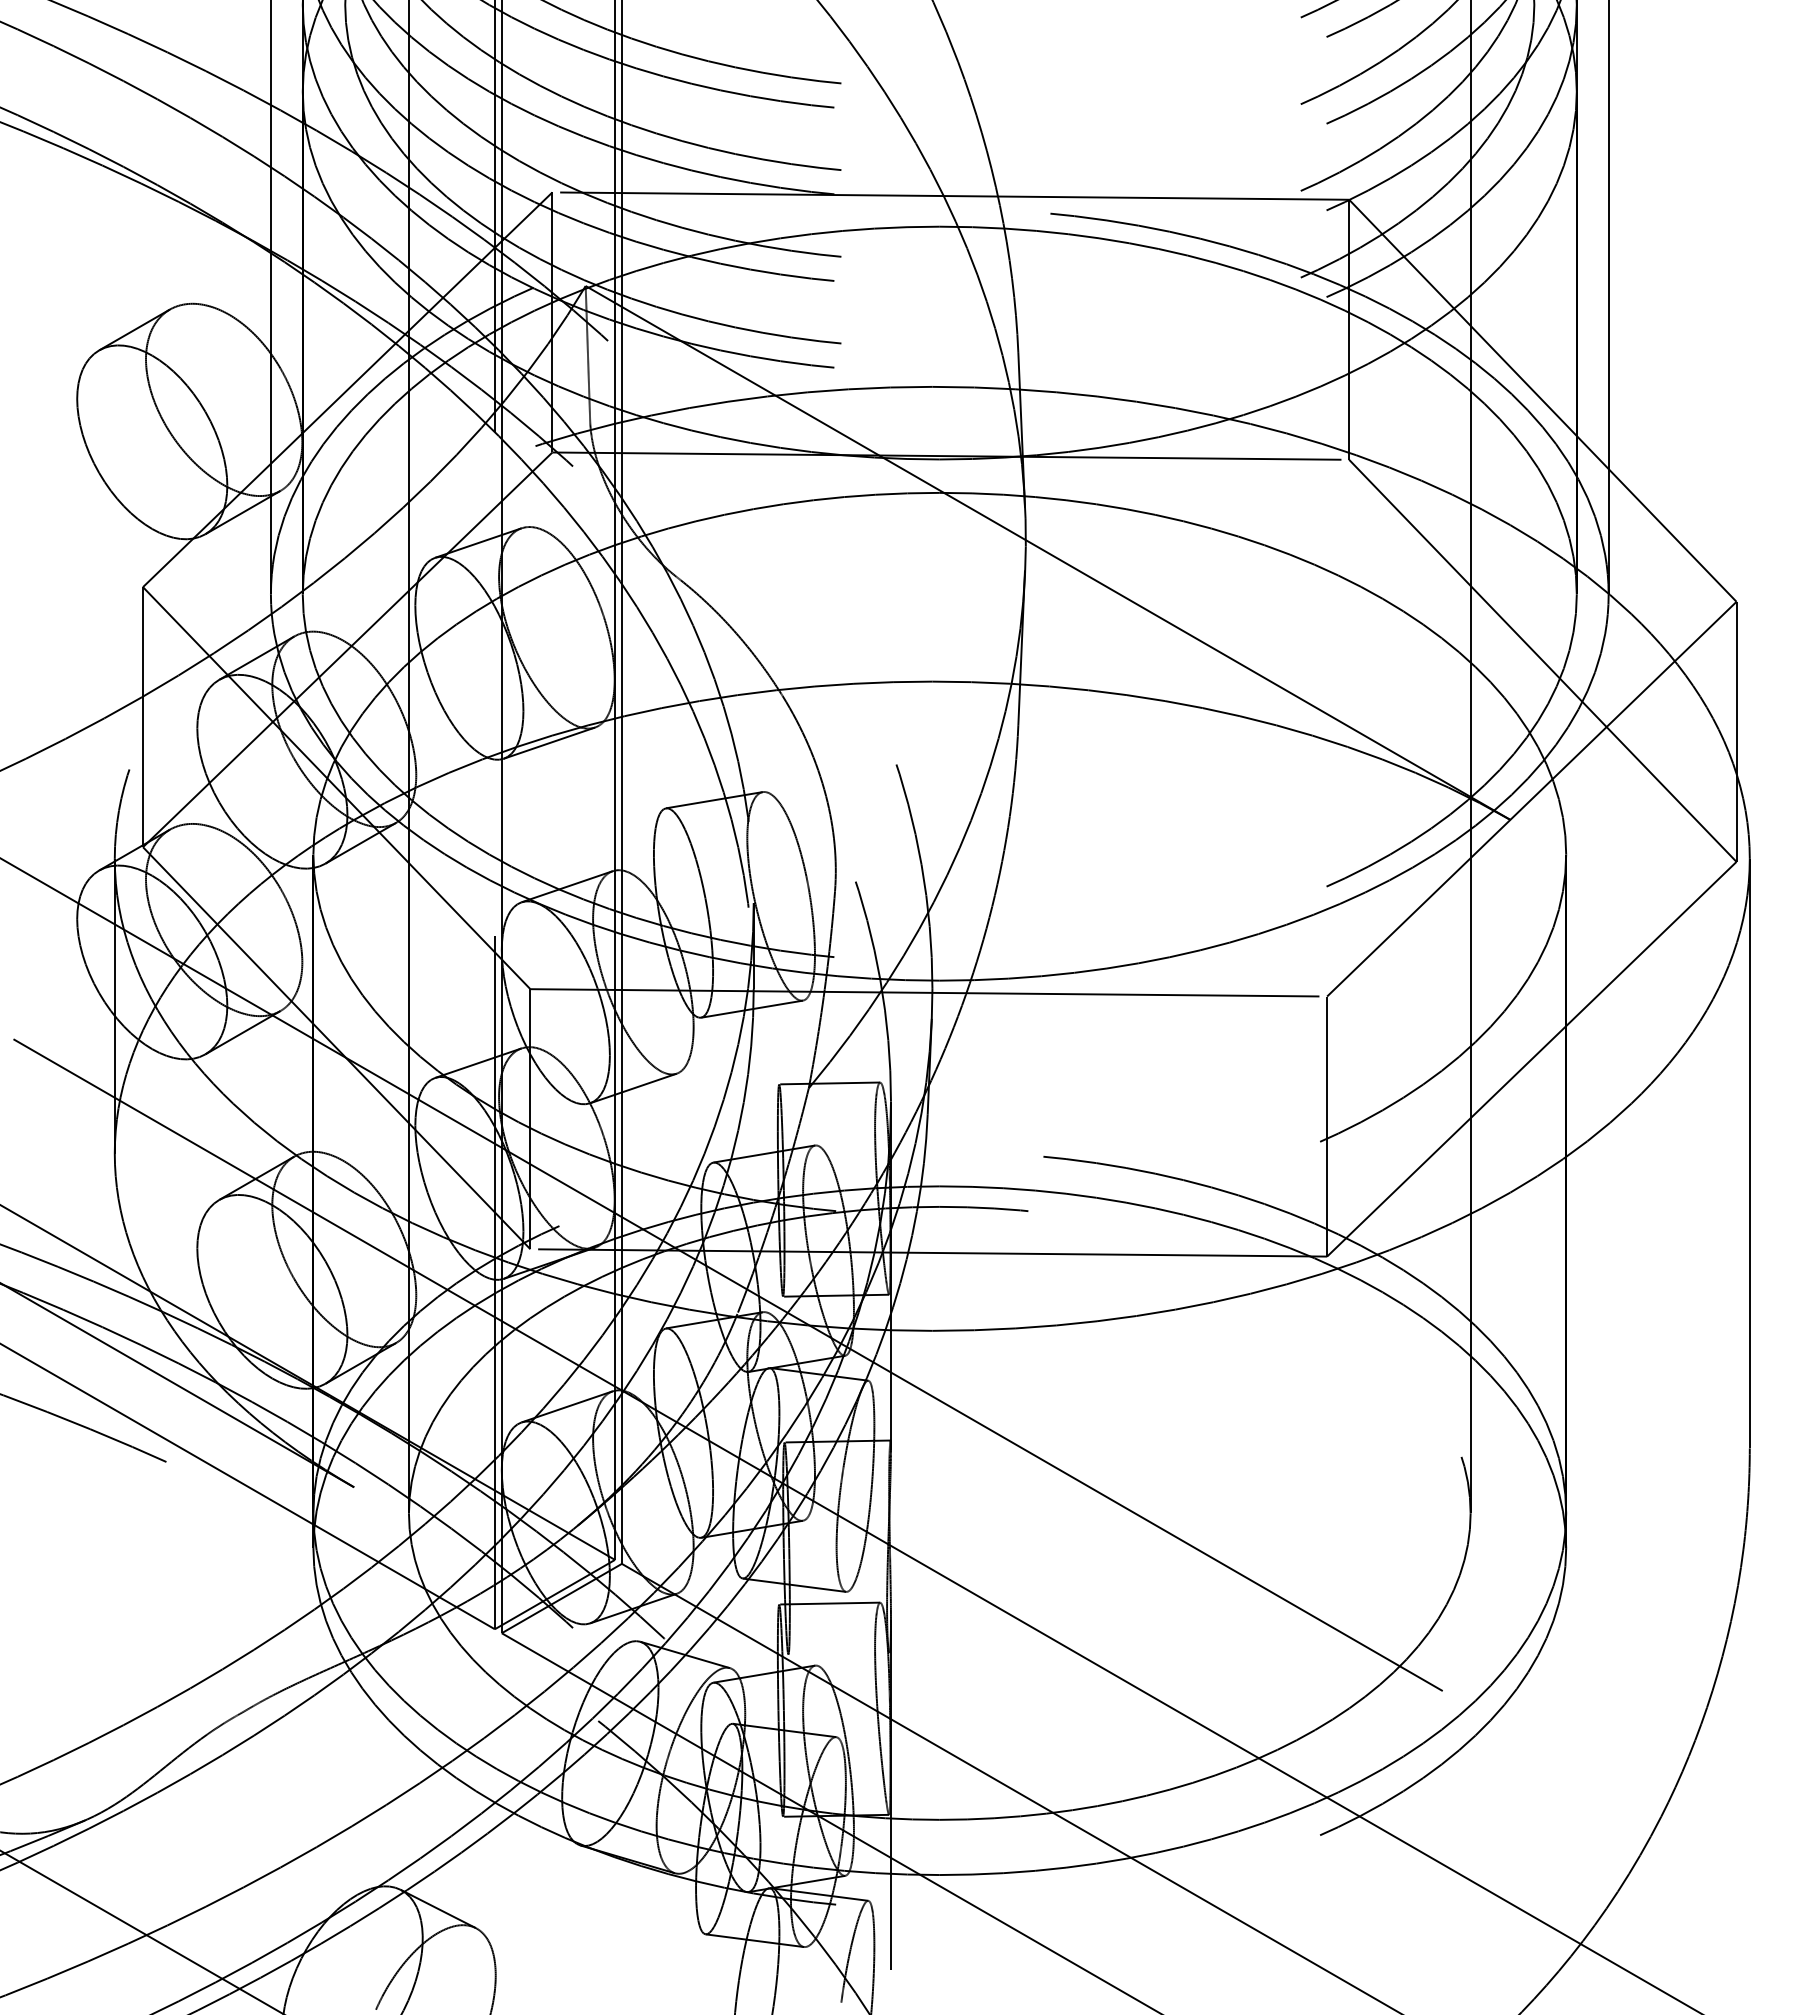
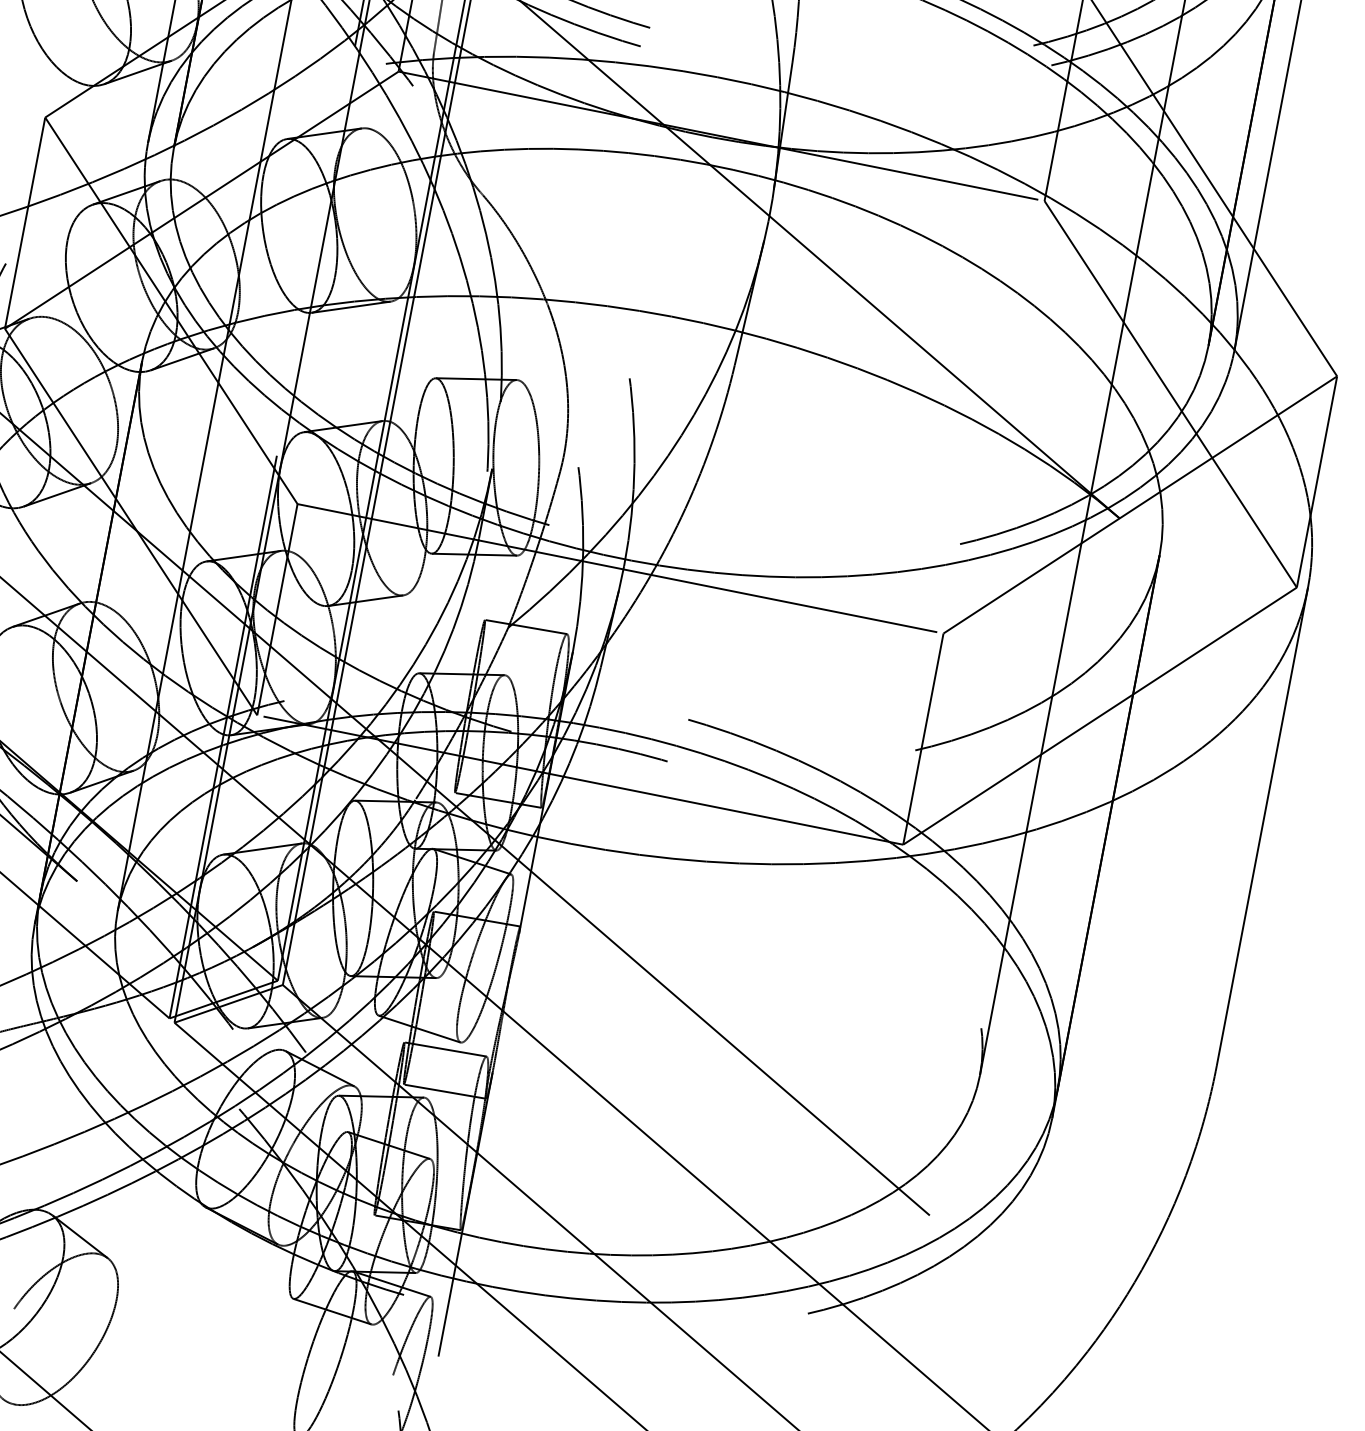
line: (838, 1653) -> (444, 1091), added

